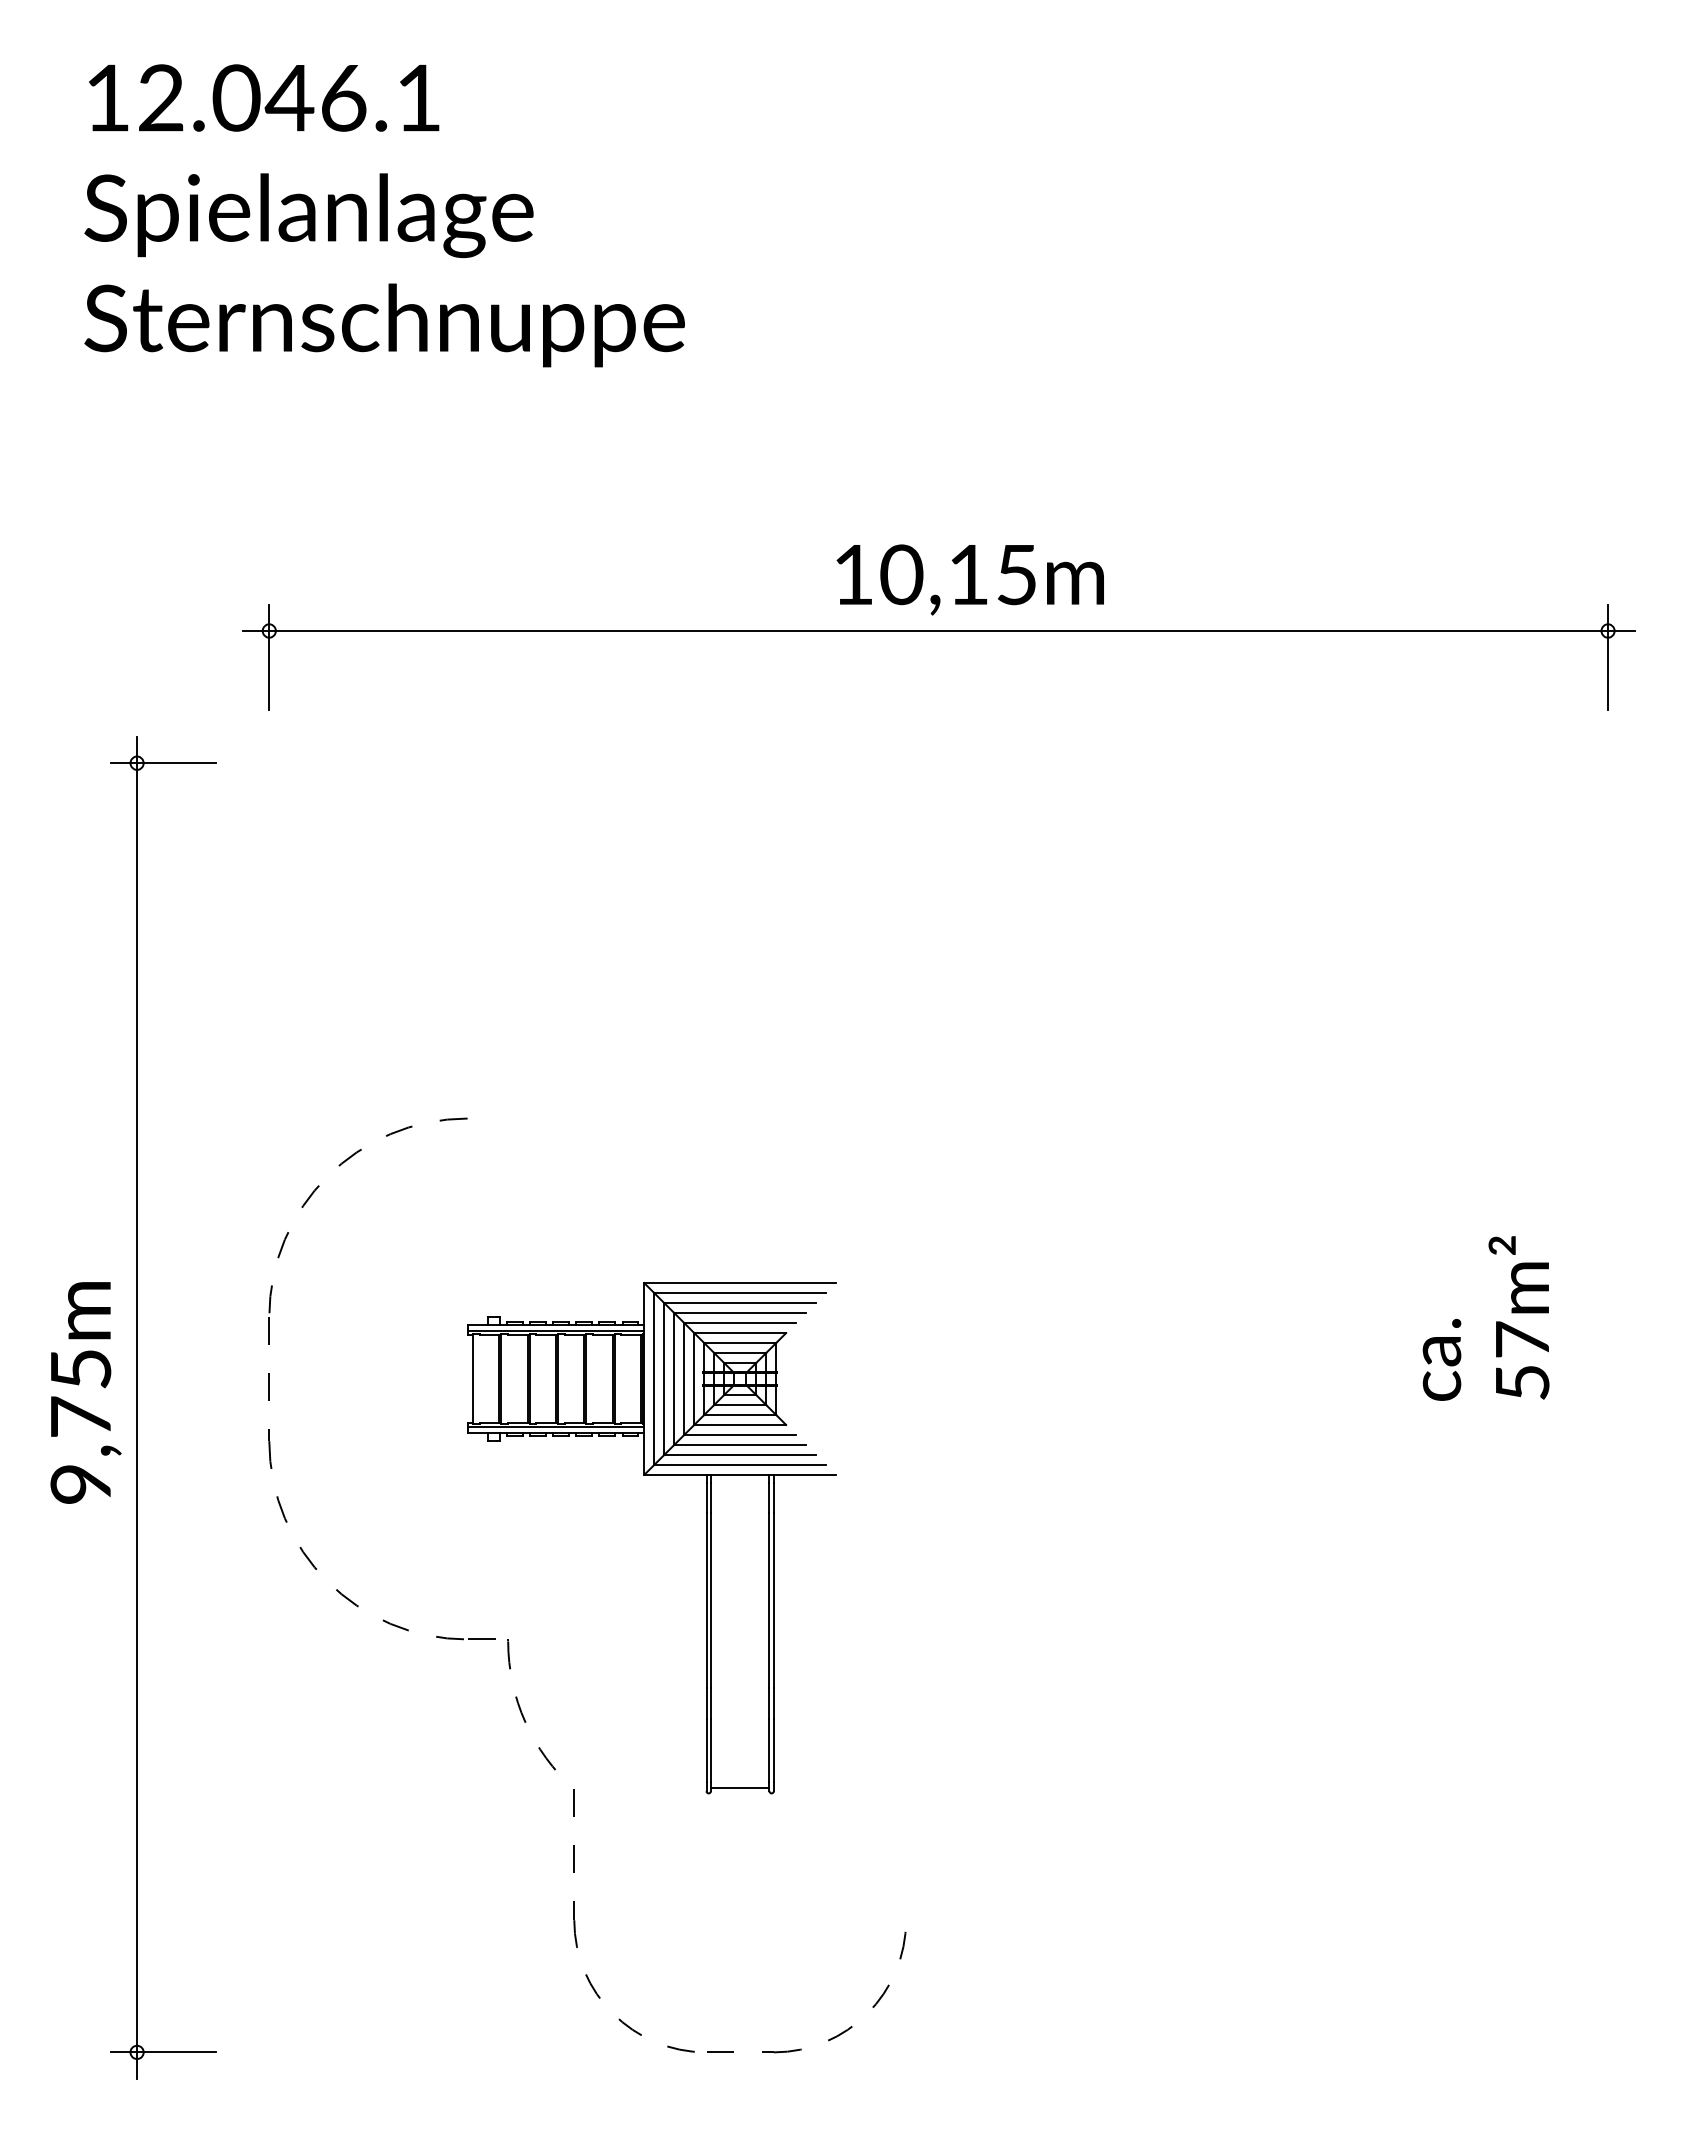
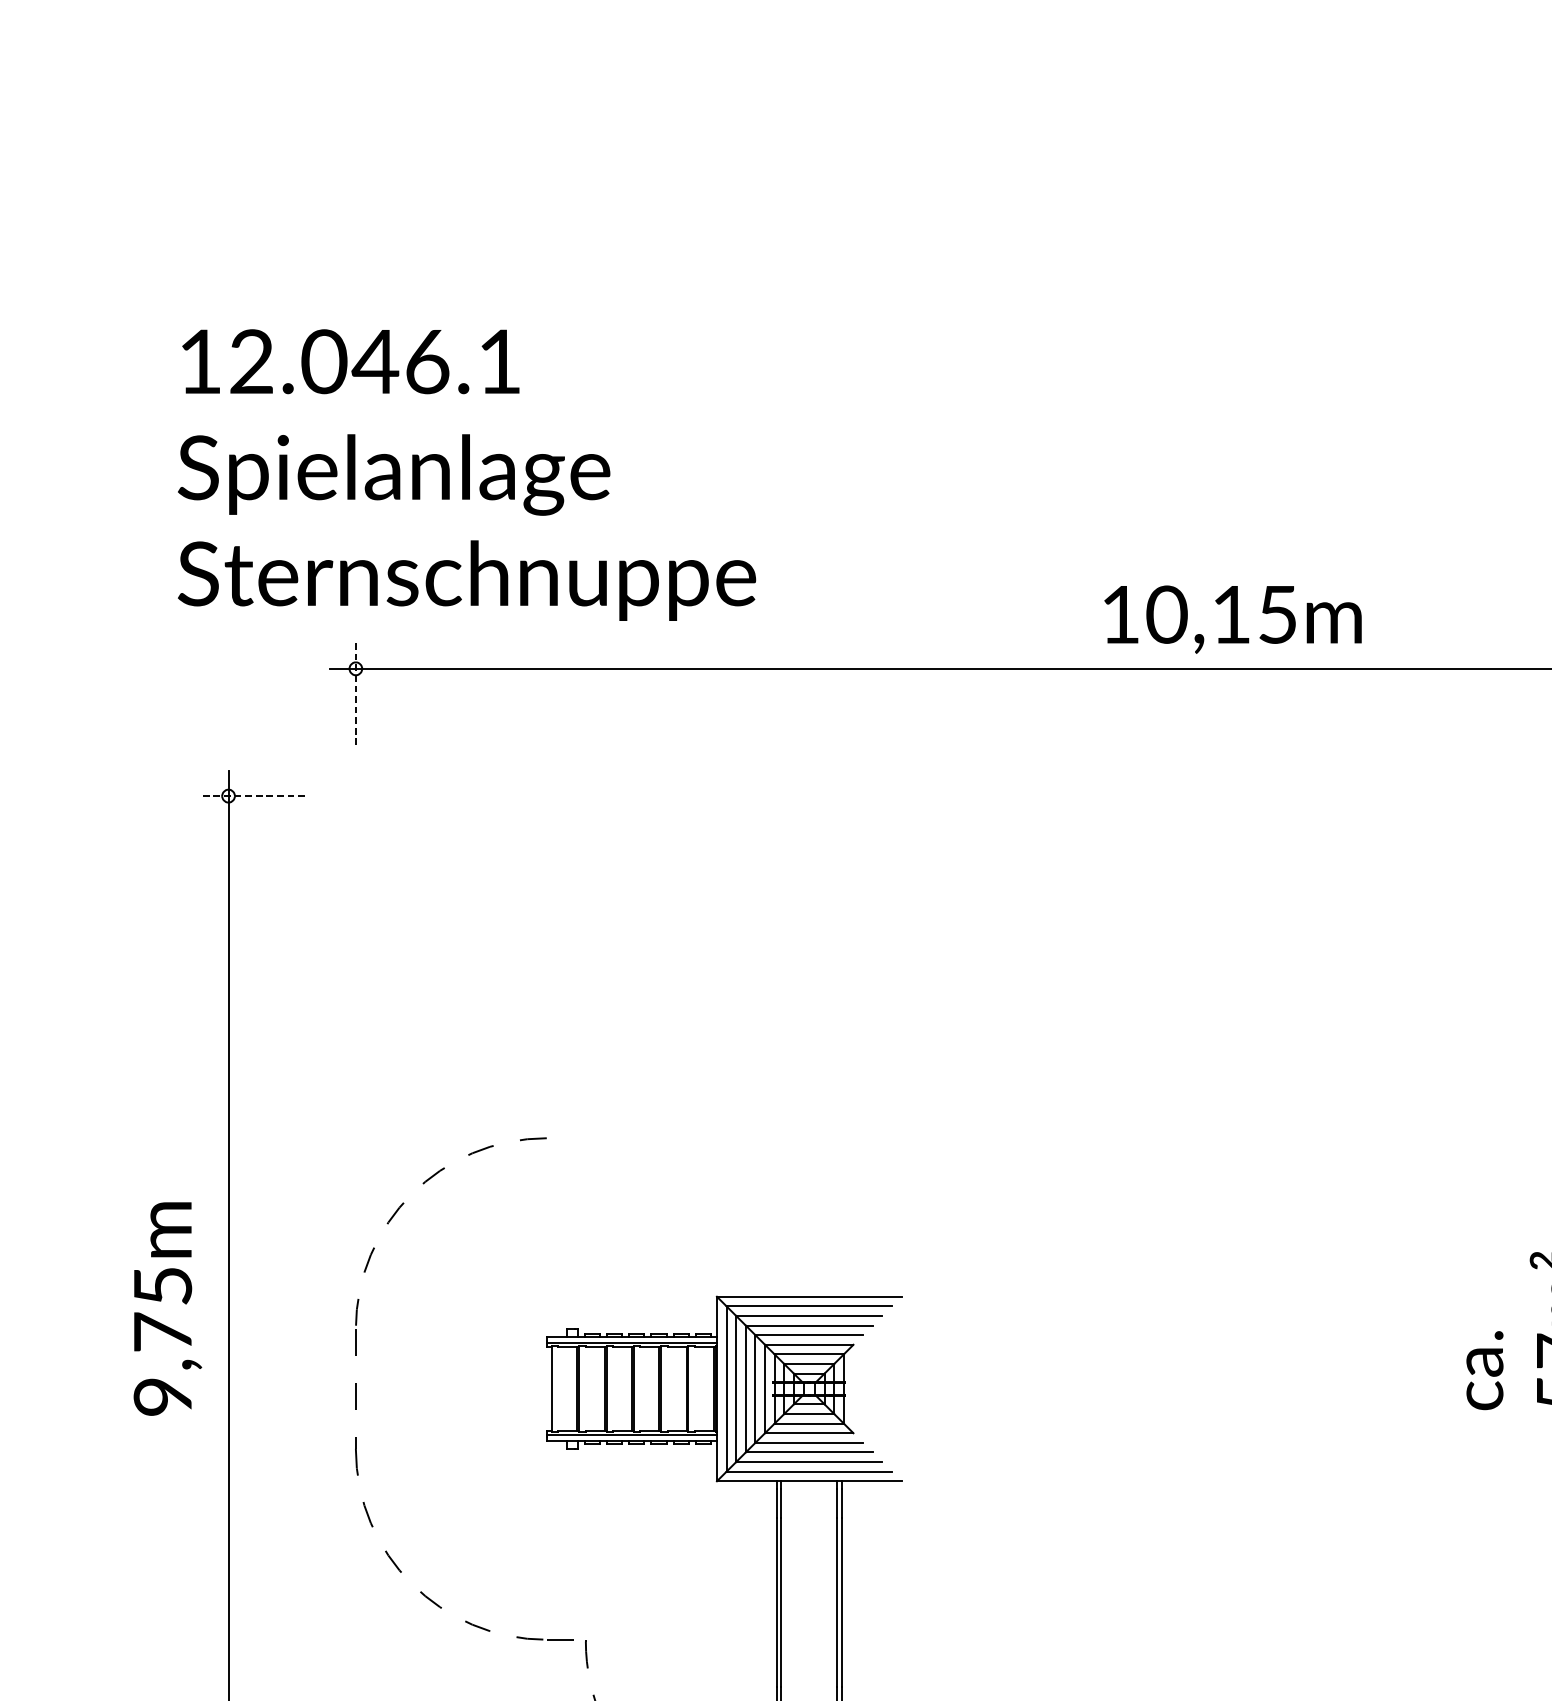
text: (384, 215) -> (466, 474), moved
text: (969, 579) -> (1232, 619), moved
line: (269, 657) -> (356, 694), solid -> dashed
line: (163, 763) -> (253, 796), solid -> dashed
text: (85, 1392) -> (167, 1308), moved

